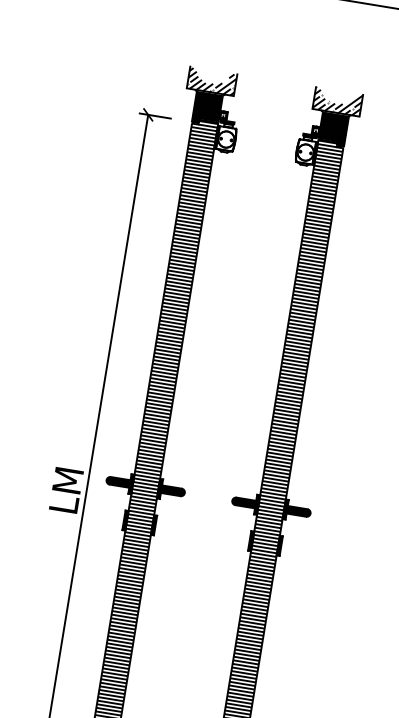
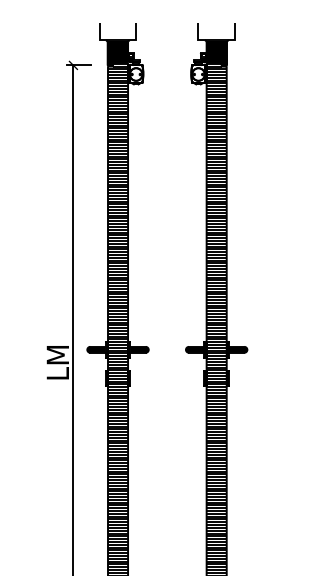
hatch: (211, 80) -> (117, 31), removed
hatch: (337, 101) -> (216, 31), removed

